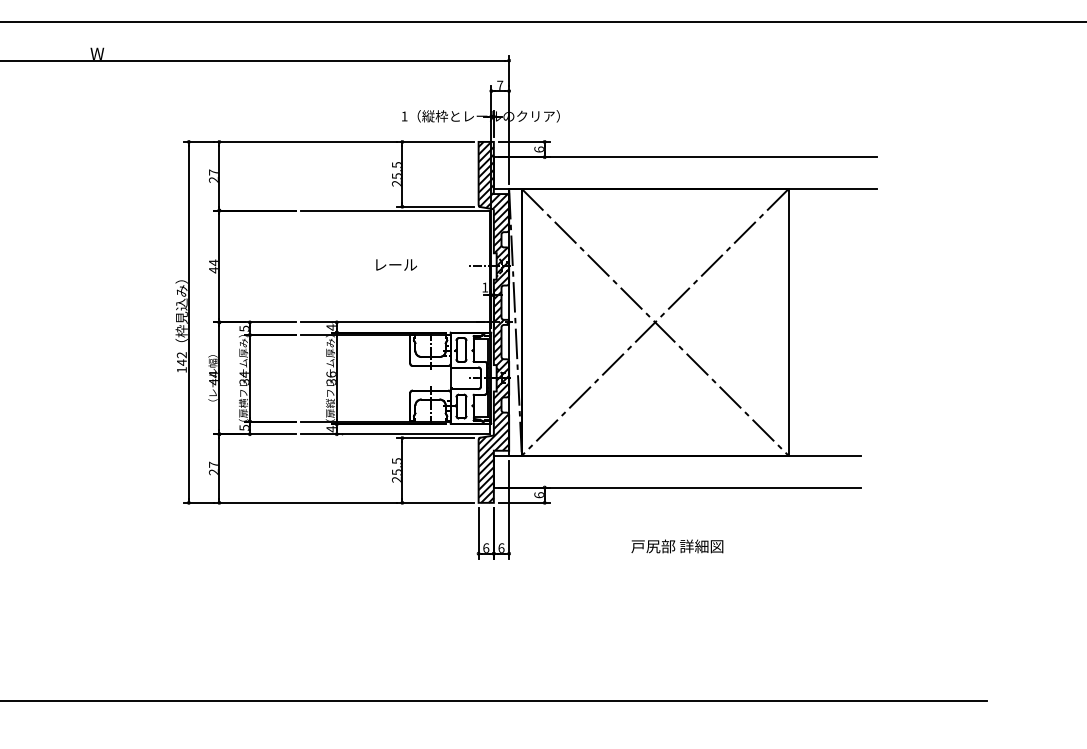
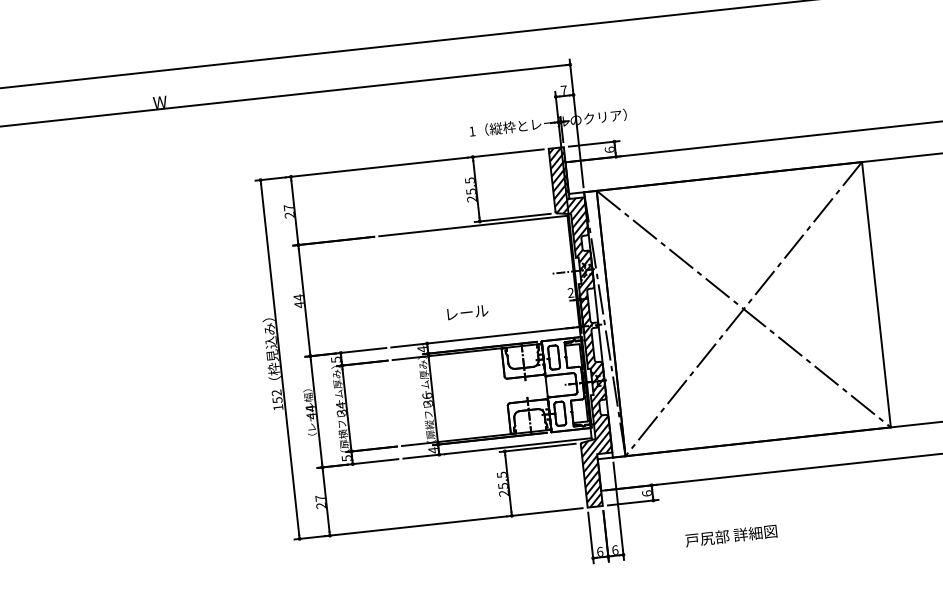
text: (396, 264) -> (467, 312), moved
text: (485, 287) -> (571, 292), 1 -> 2
text: (181, 362) -> (277, 400), 142 -> 152
text: (677, 546) -> (731, 535), moved

